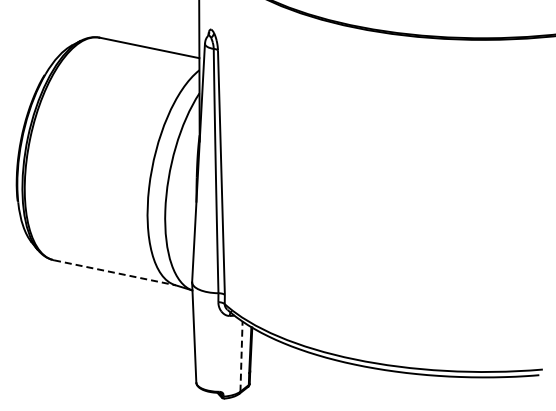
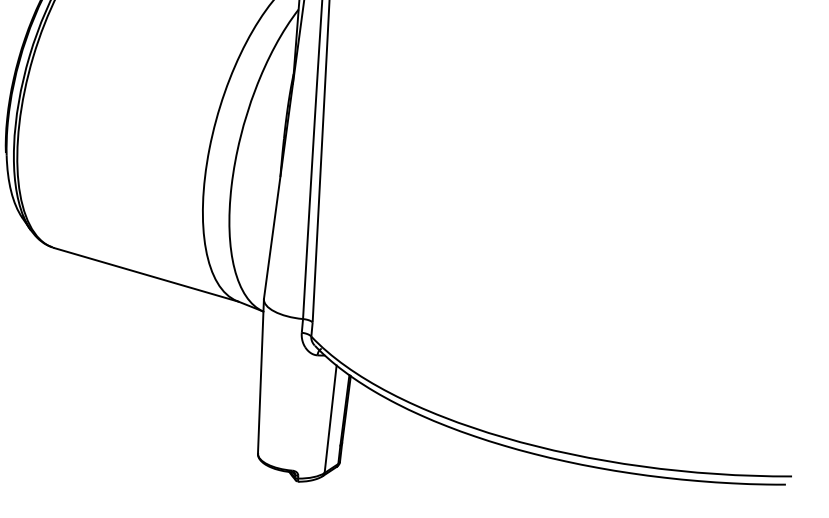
line: (115, 272) -> (147, 274), dashed -> solid
line: (241, 356) -> (330, 419), dashed -> solid

